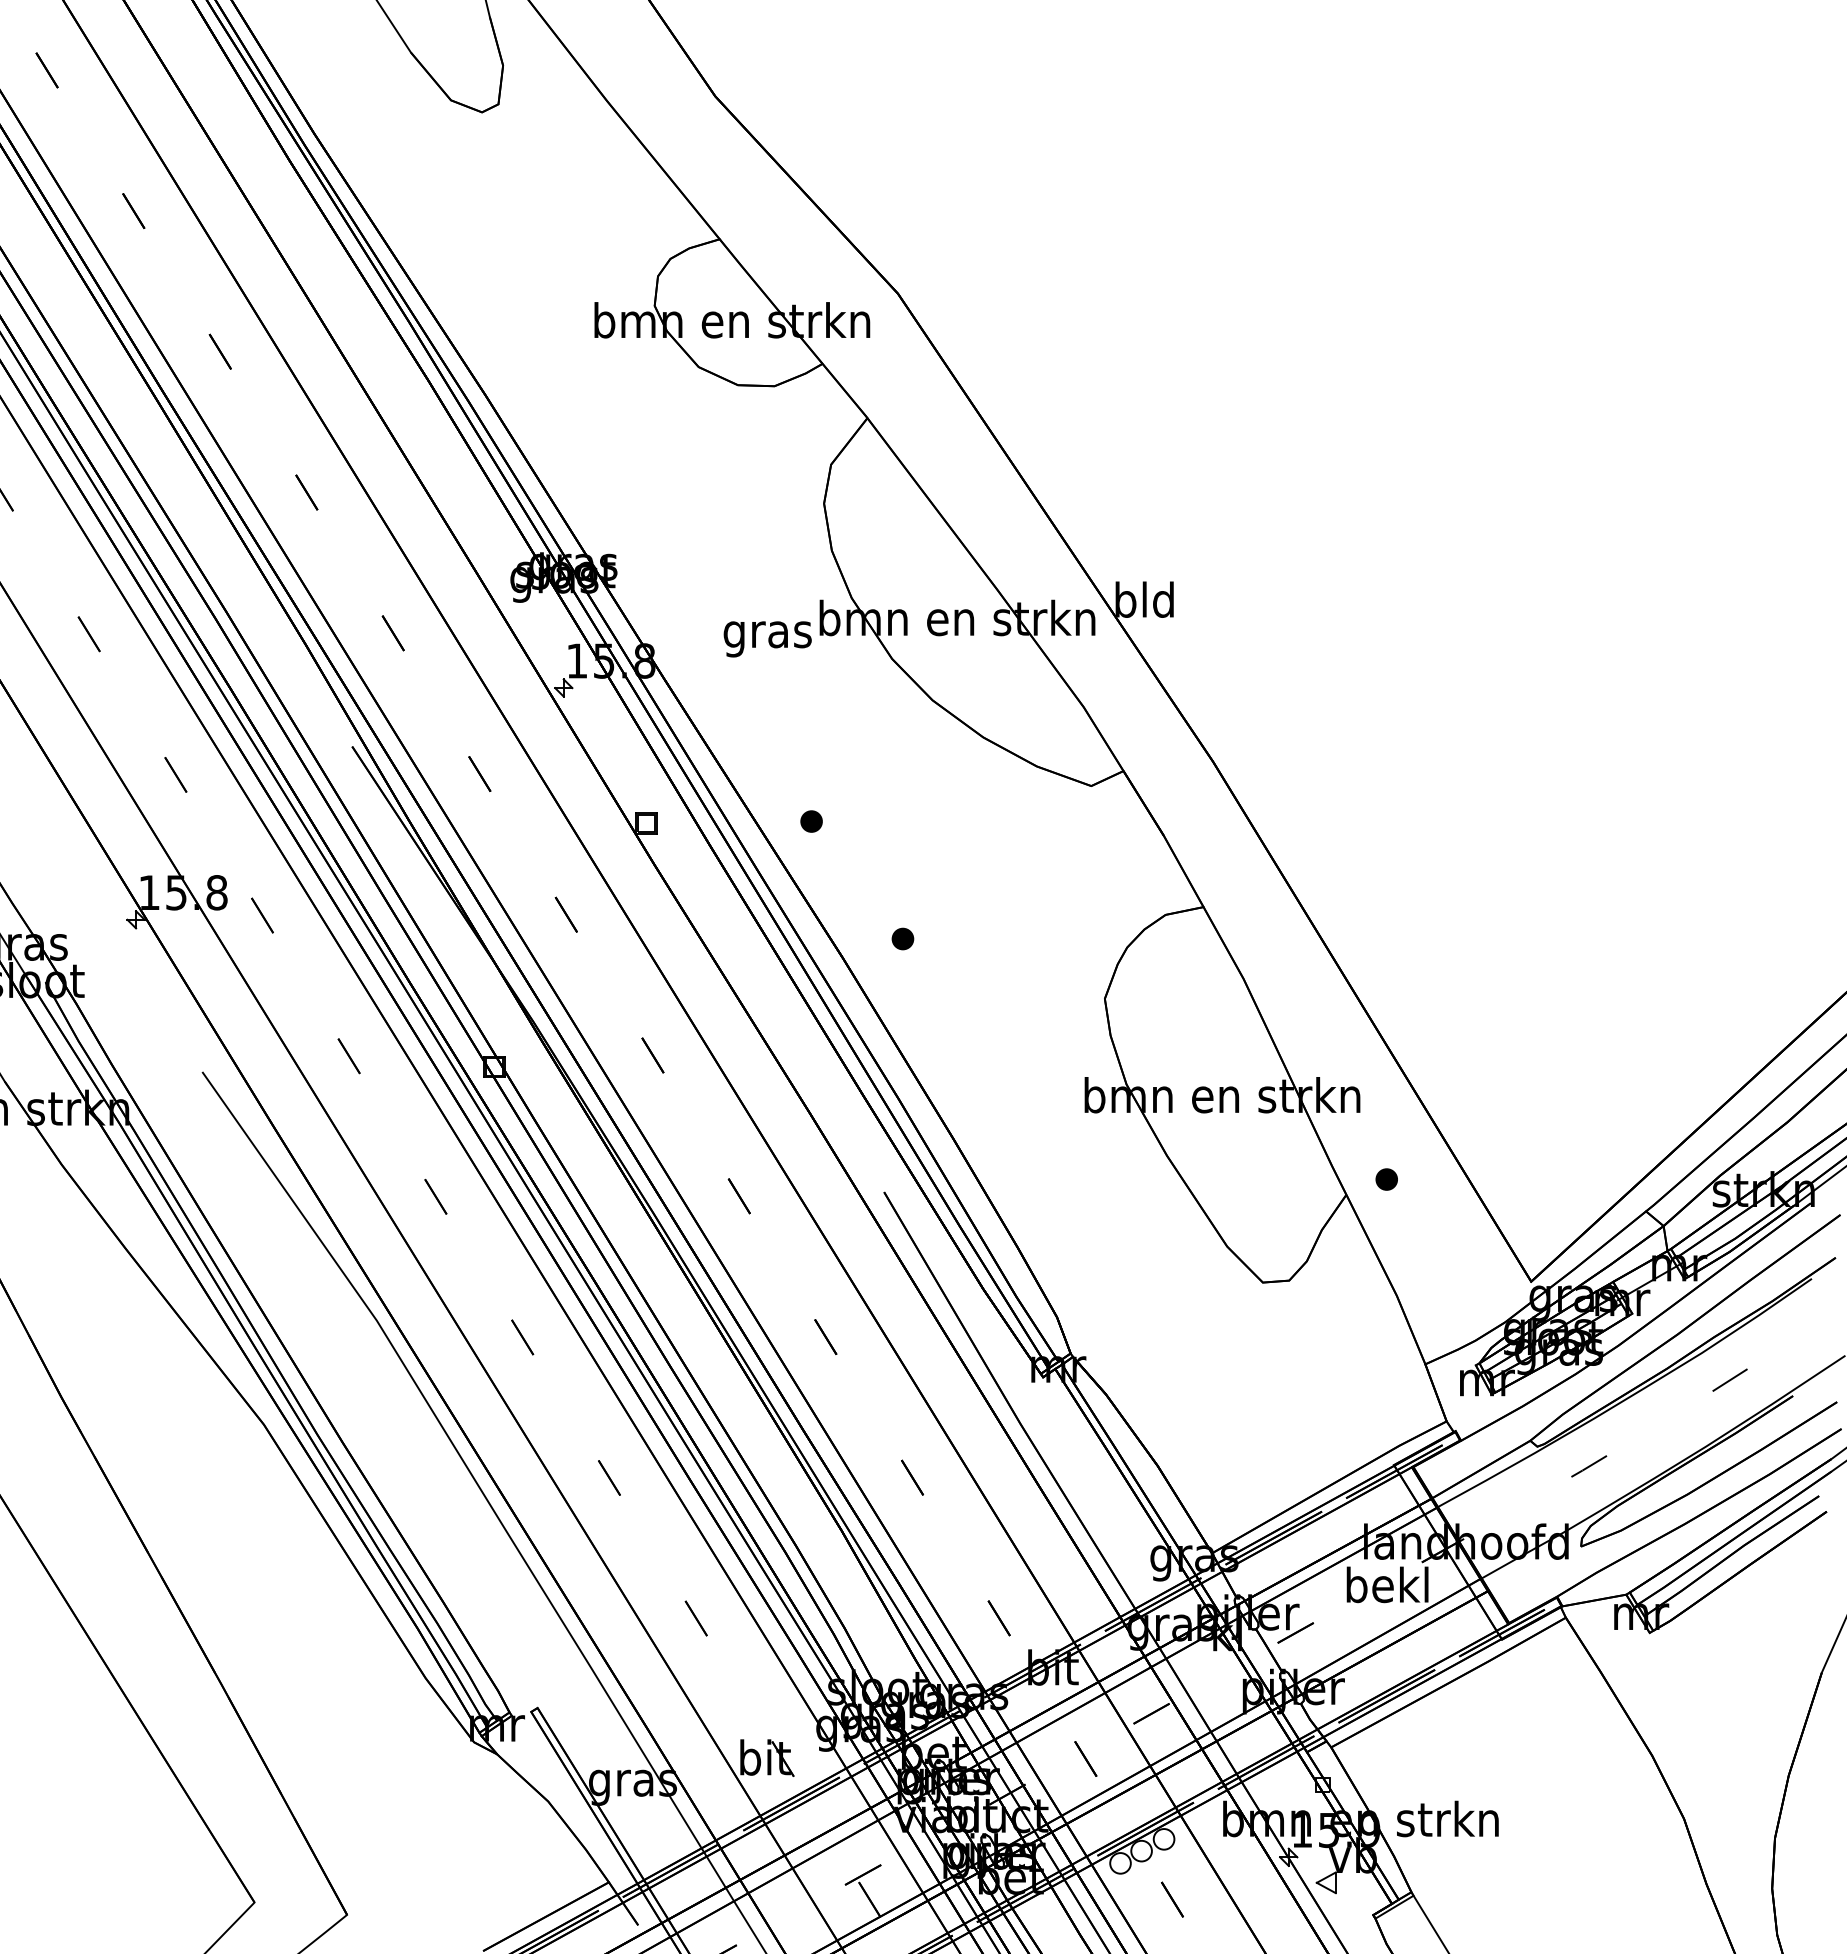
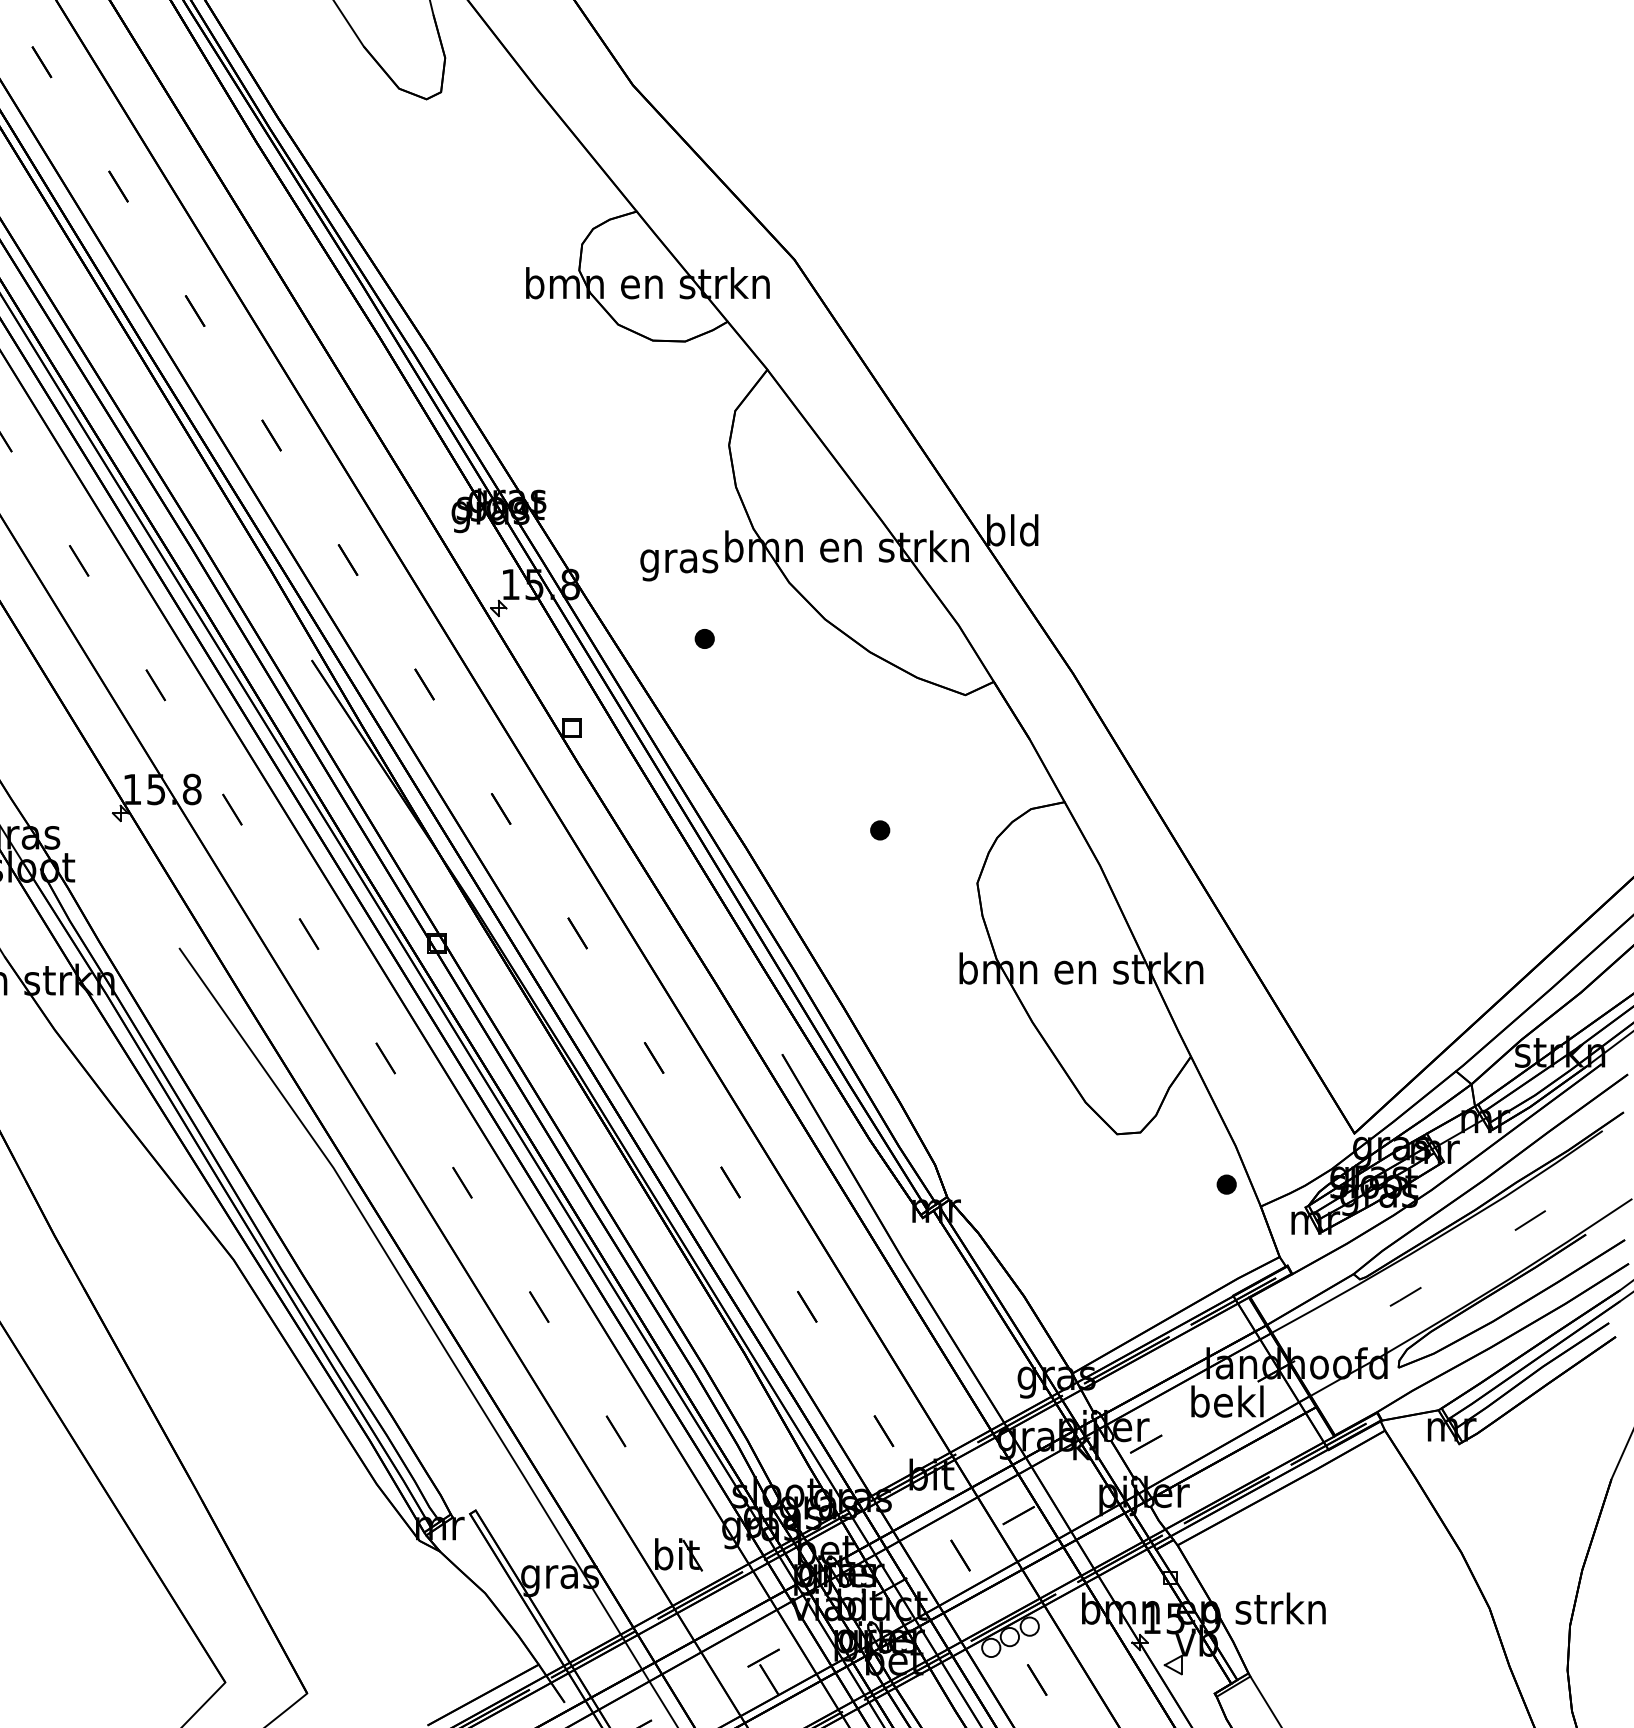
part: (811, 821) -> (704, 638), moved
part: (902, 938) -> (879, 829), moved
part: (1386, 1179) -> (1226, 1184), moved

